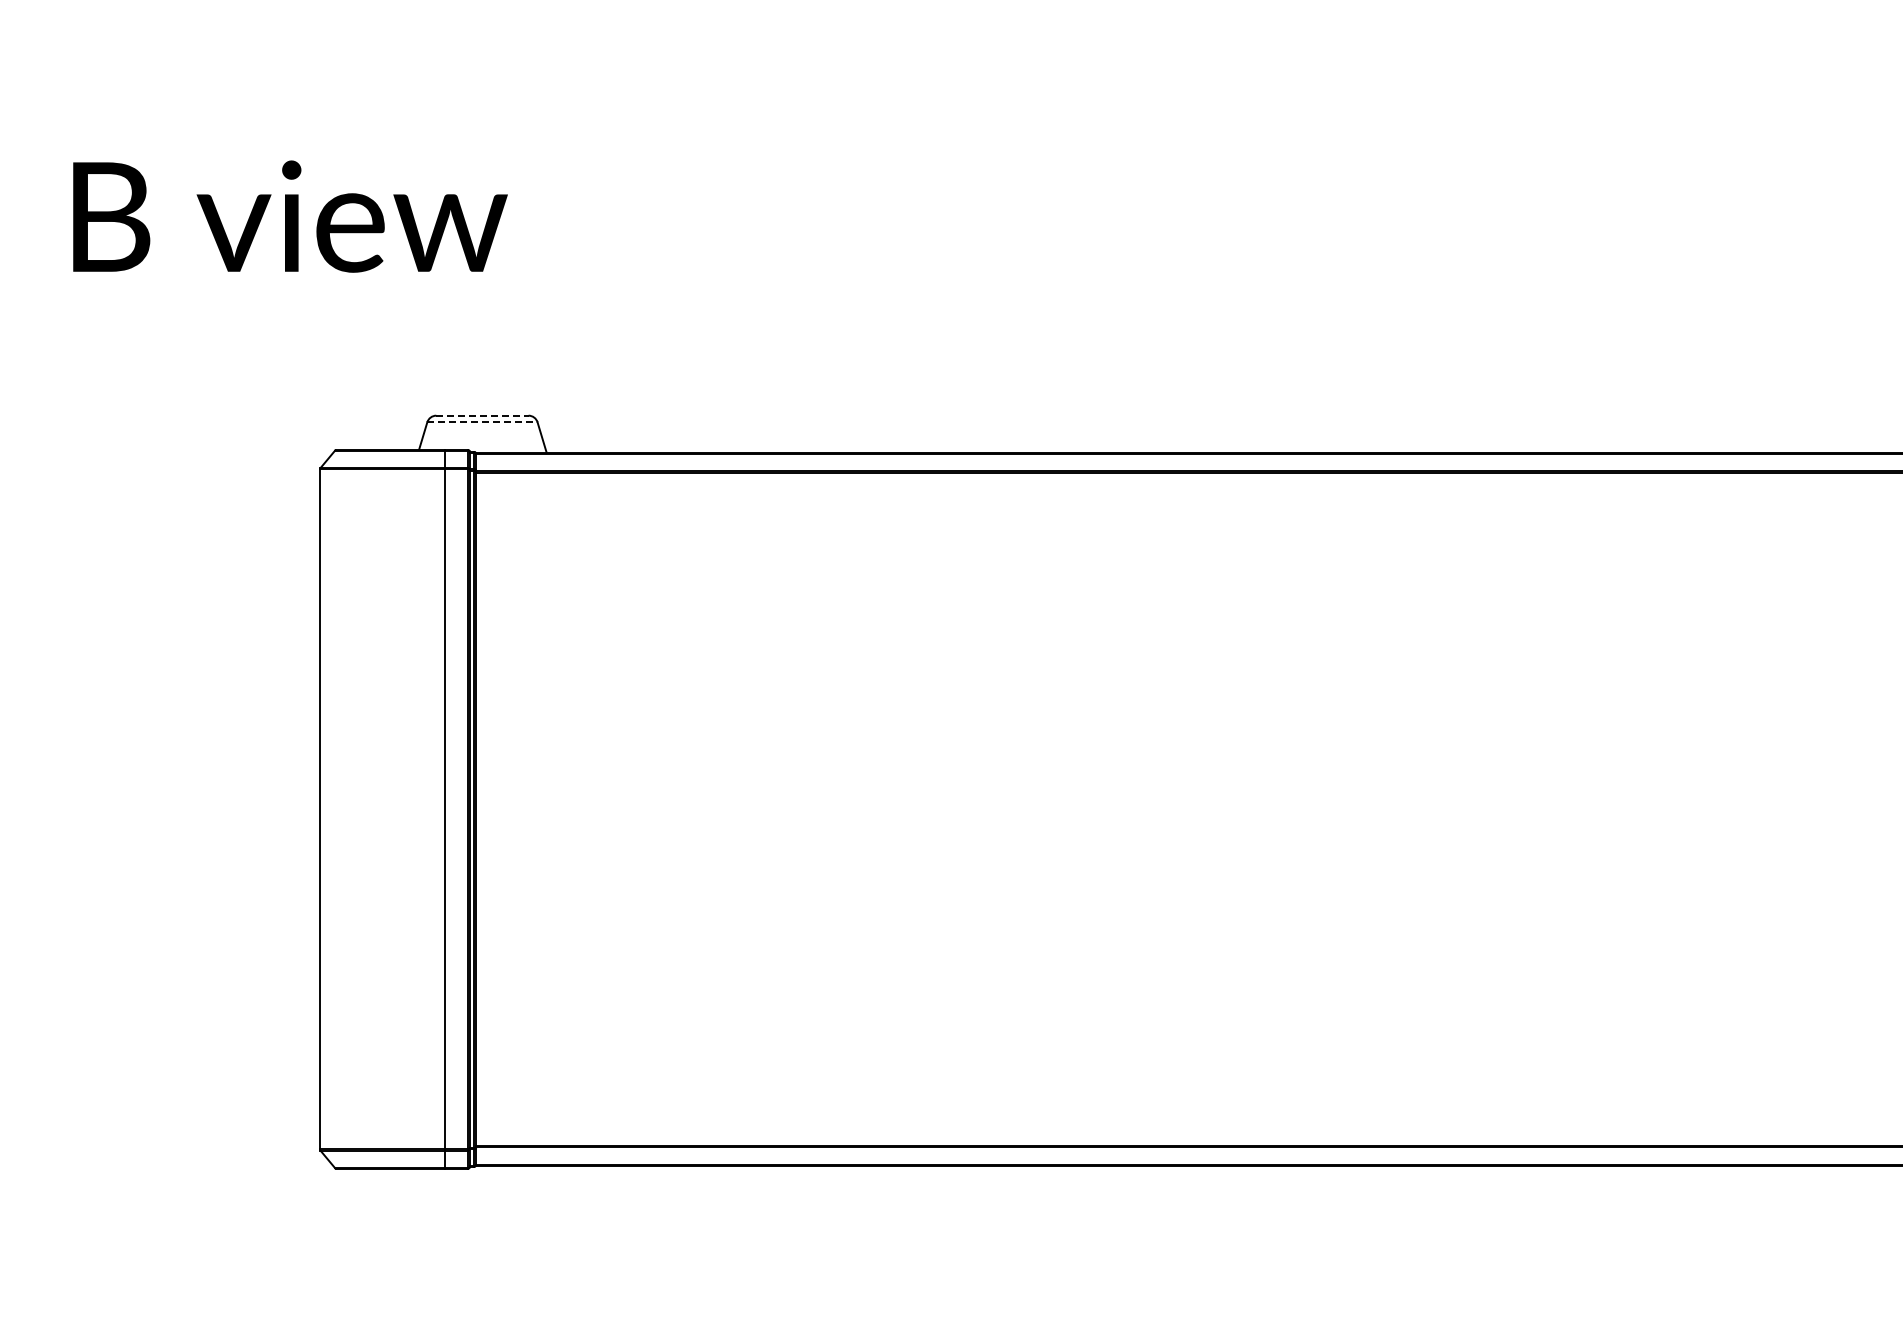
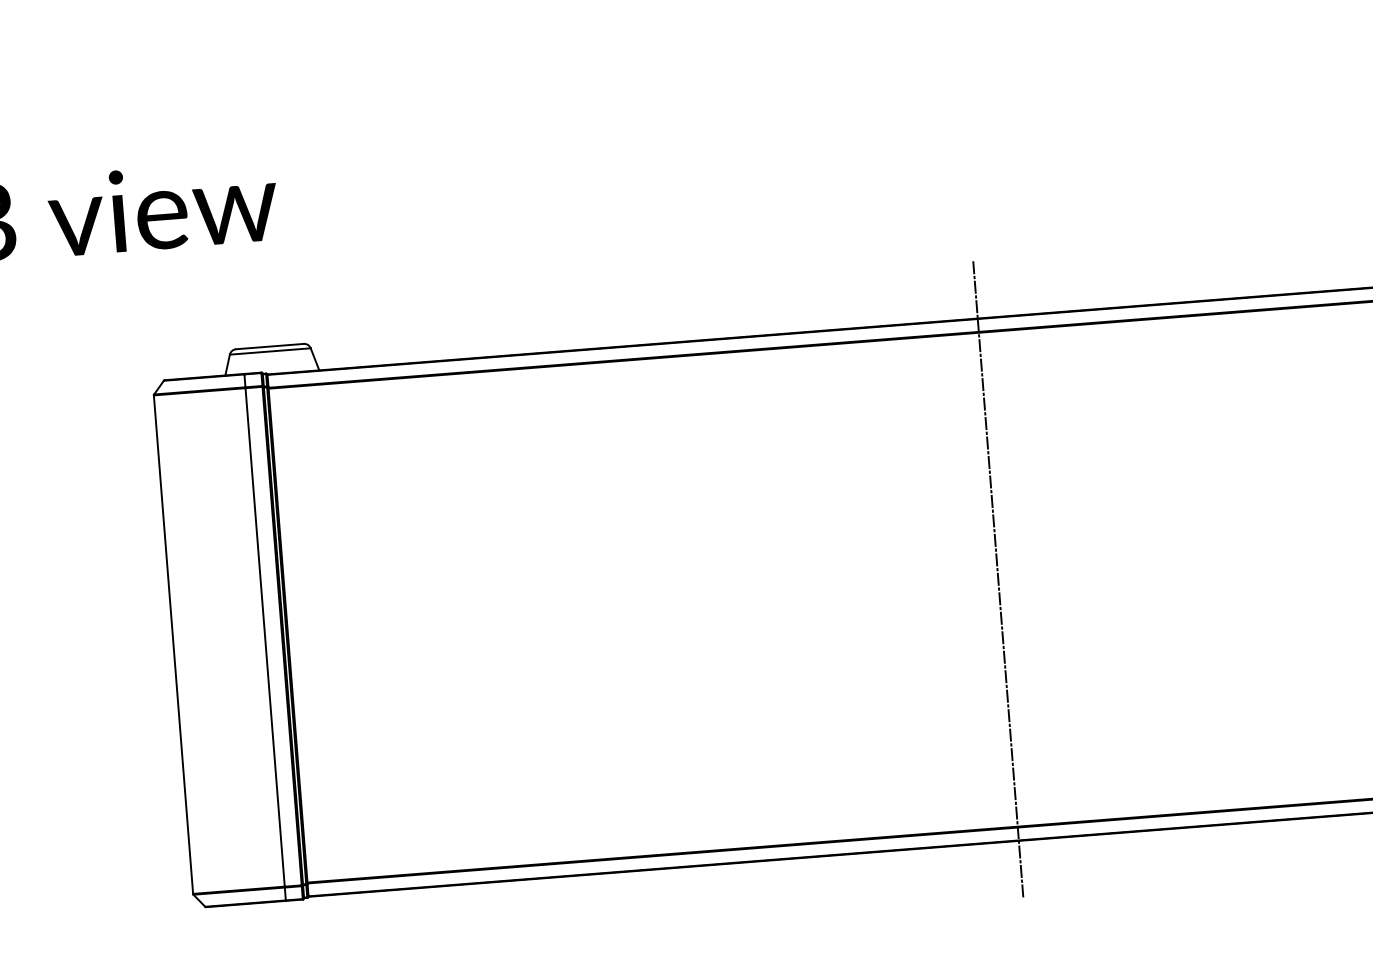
line: (482, 415) -> (269, 346), dashed -> solid
line: (482, 422) -> (270, 351), dashed -> solid
line: (1444, 809) -> (998, 579), added

